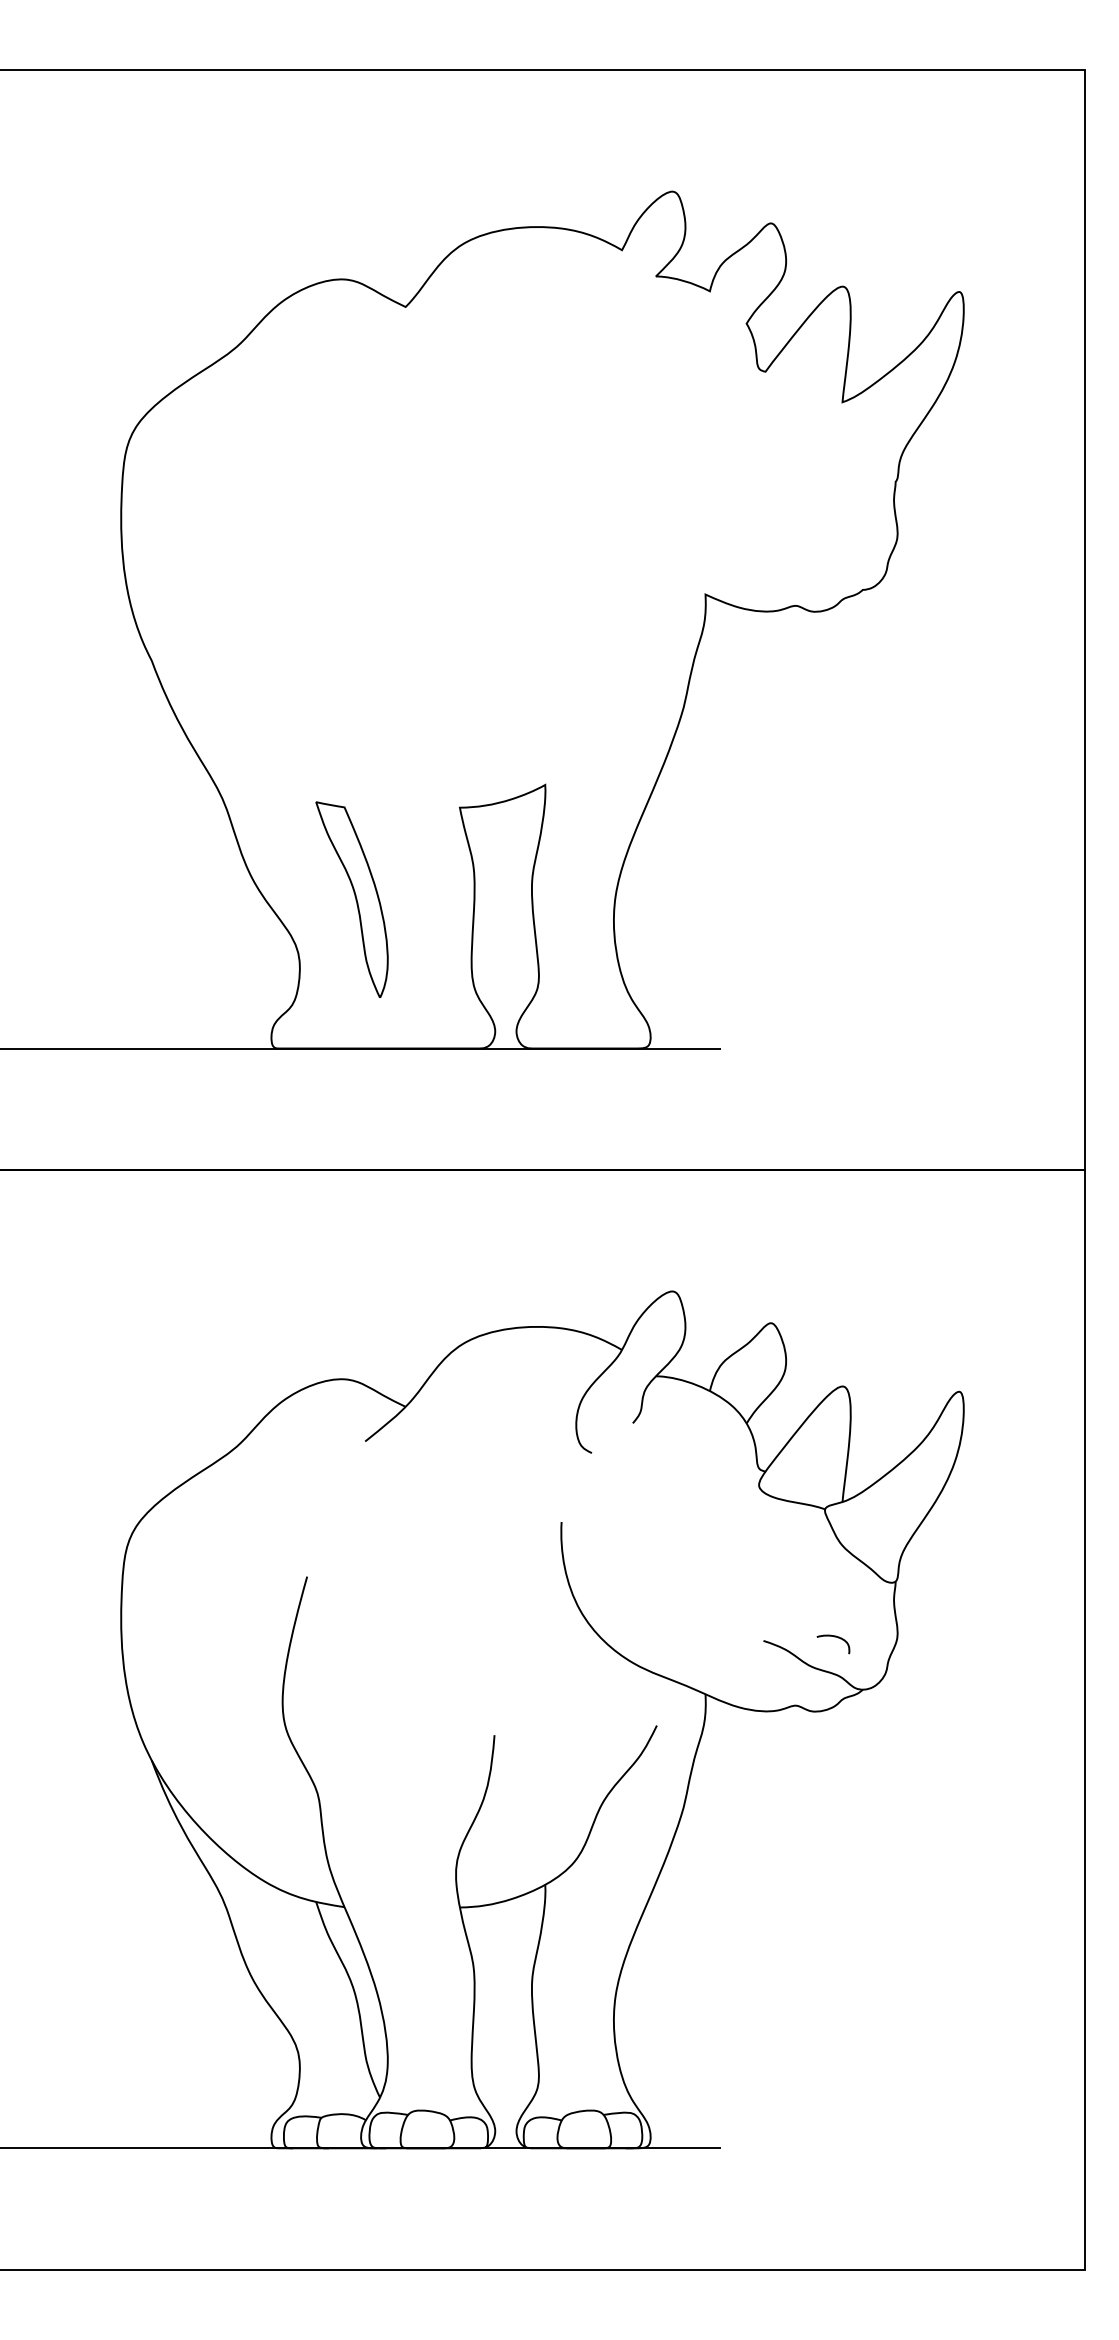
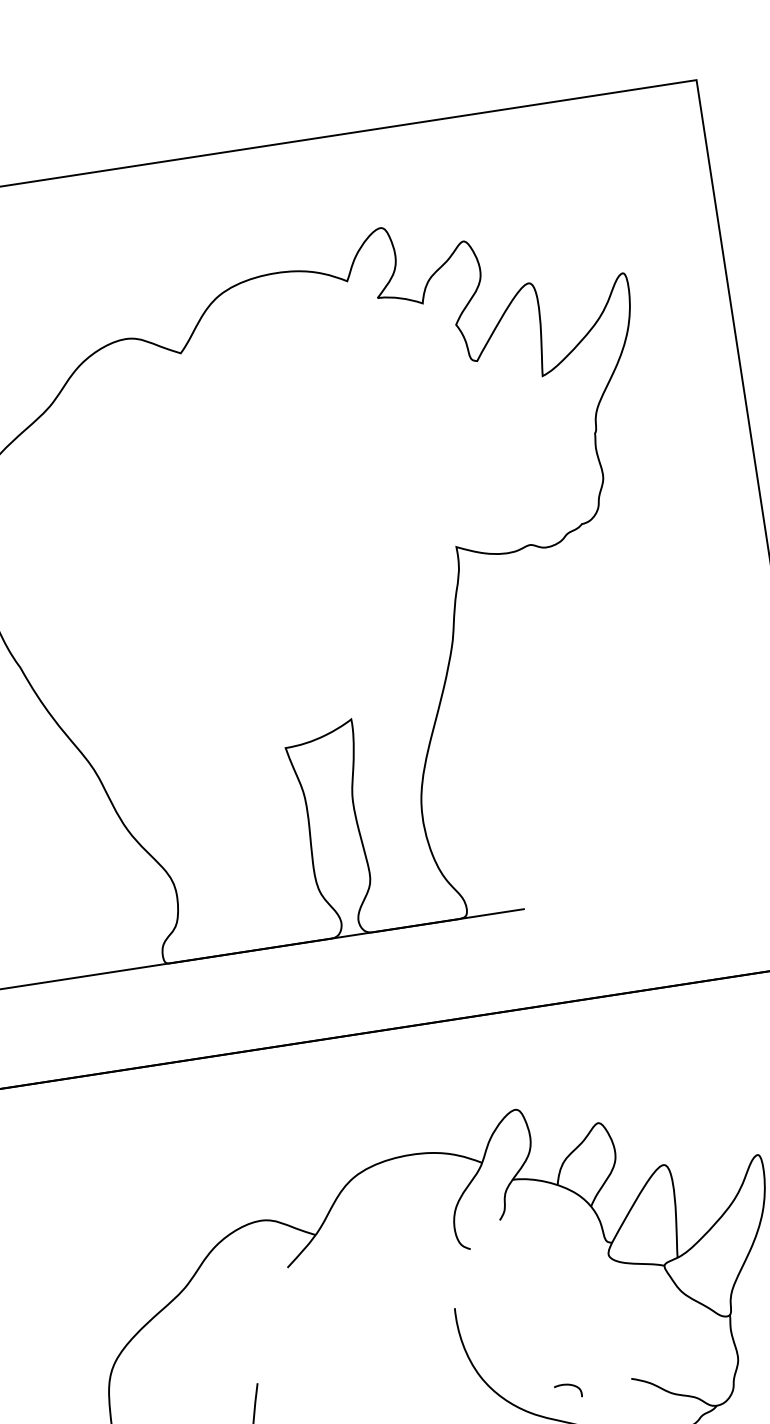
part: (351, 899) -> (210, 834), removed
curve: (834, 1637) -> (568, 1385), moved

